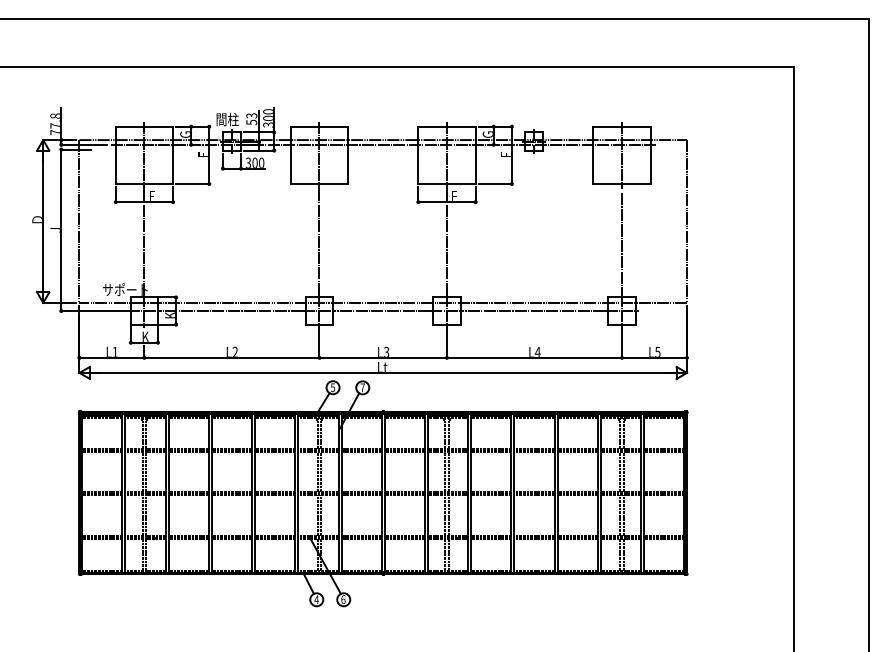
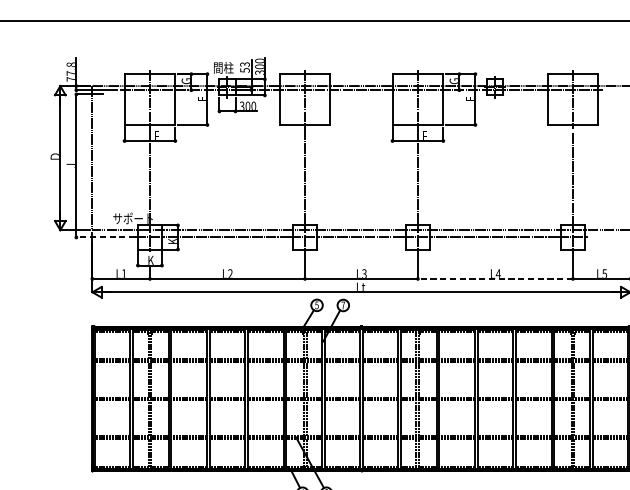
line: (94, 311) -> (105, 237), solid -> dashed
line: (534, 357) -> (495, 278), solid -> dashed

